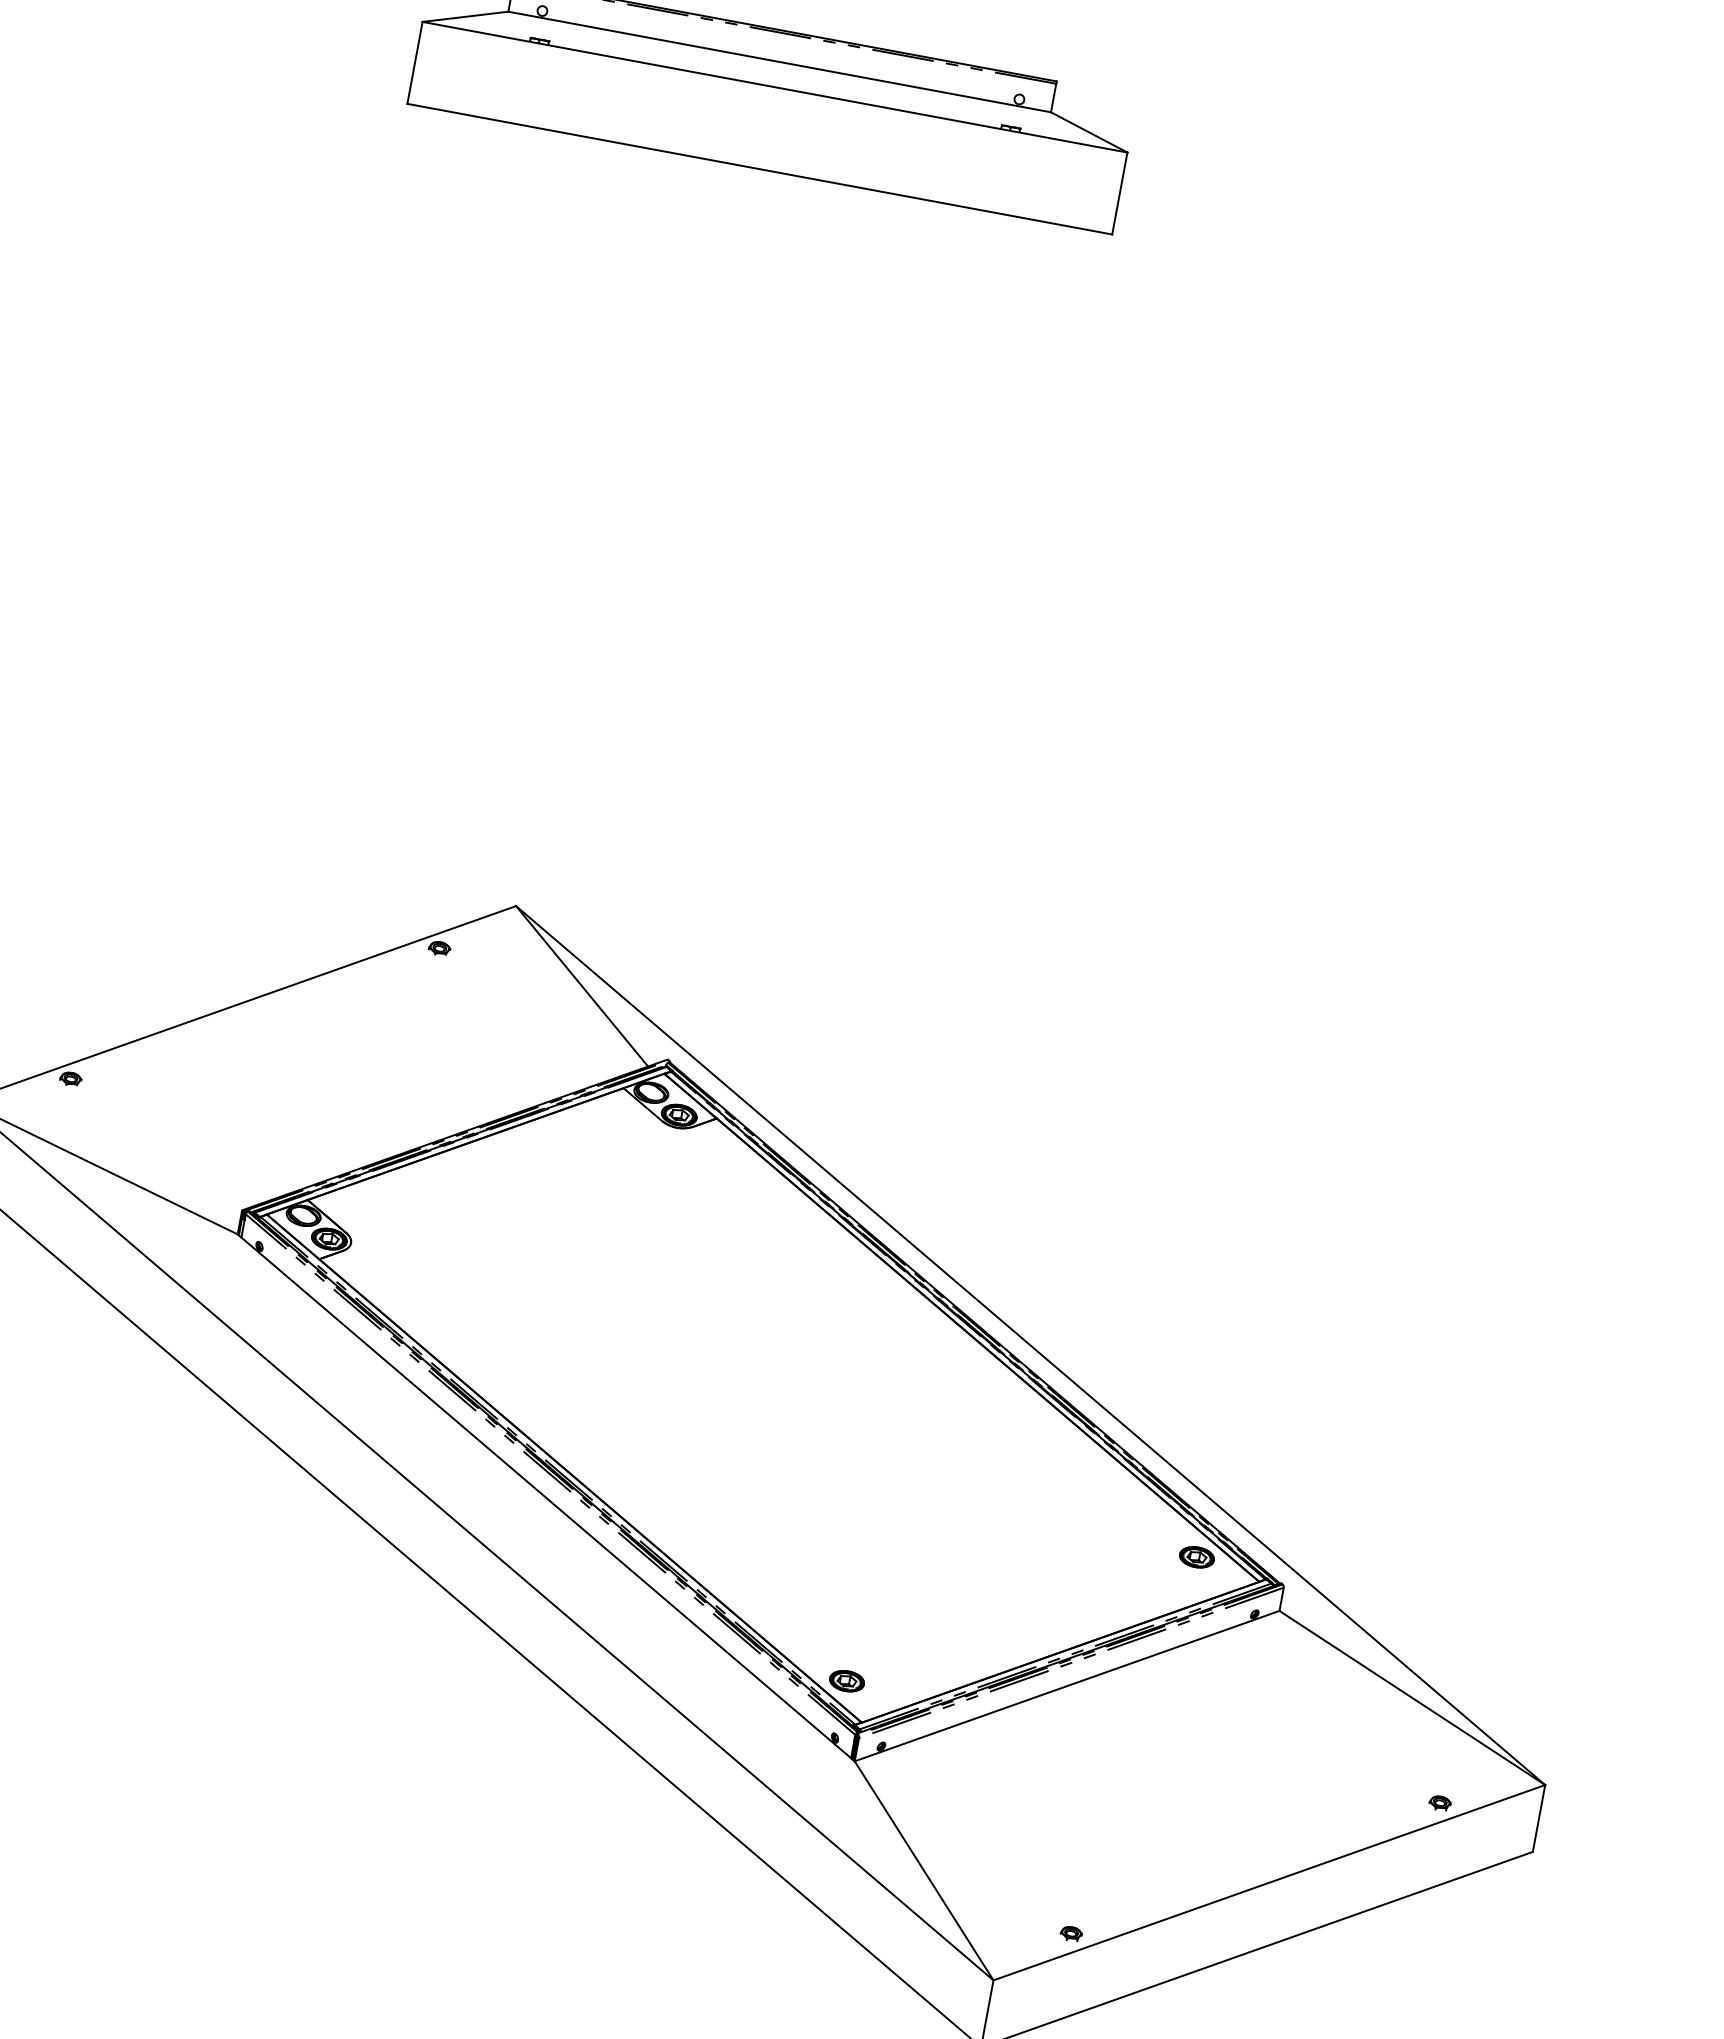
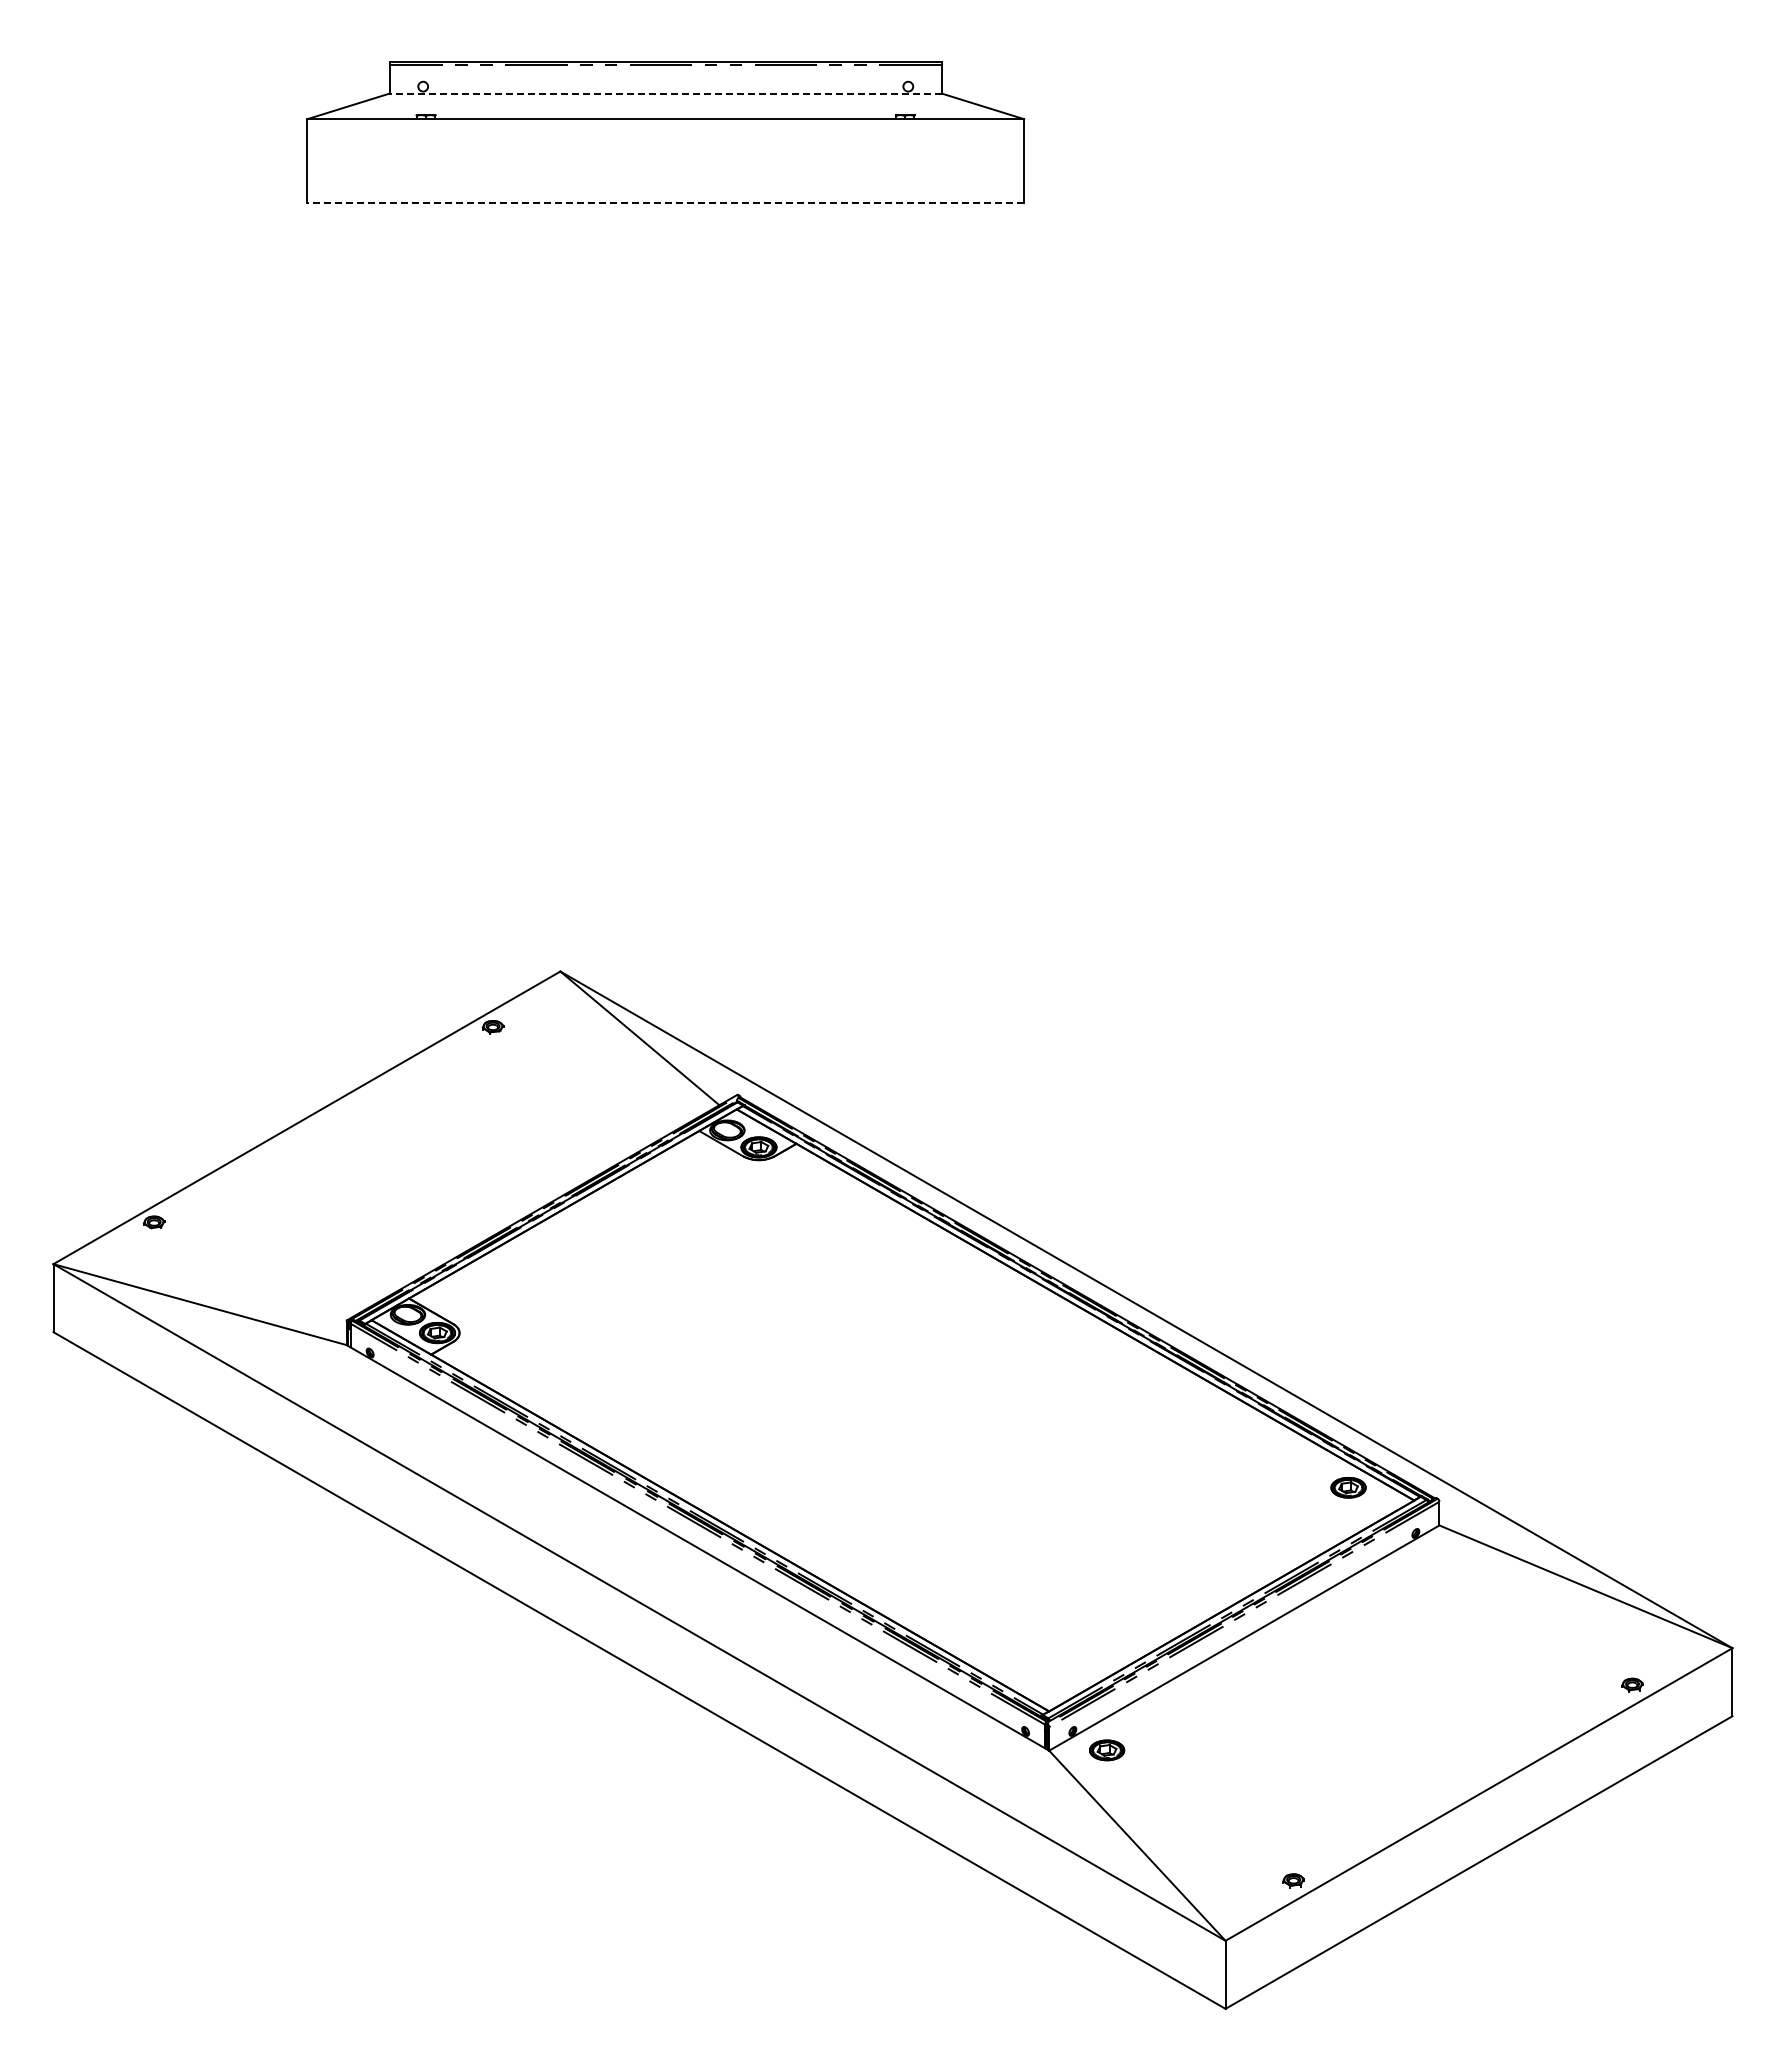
line: (779, 61) -> (665, 93), solid -> dashed
line: (759, 169) -> (665, 202), solid -> dashed
part: (847, 1681) -> (1107, 1750), moved

